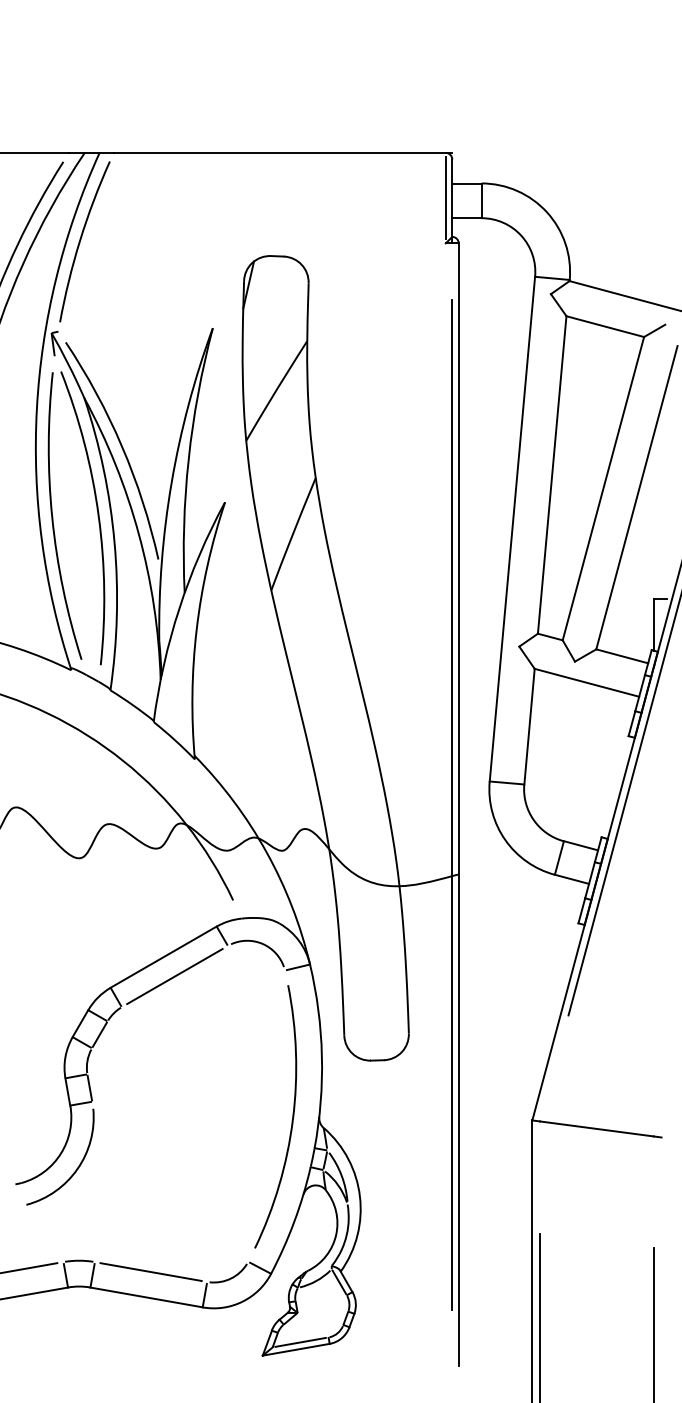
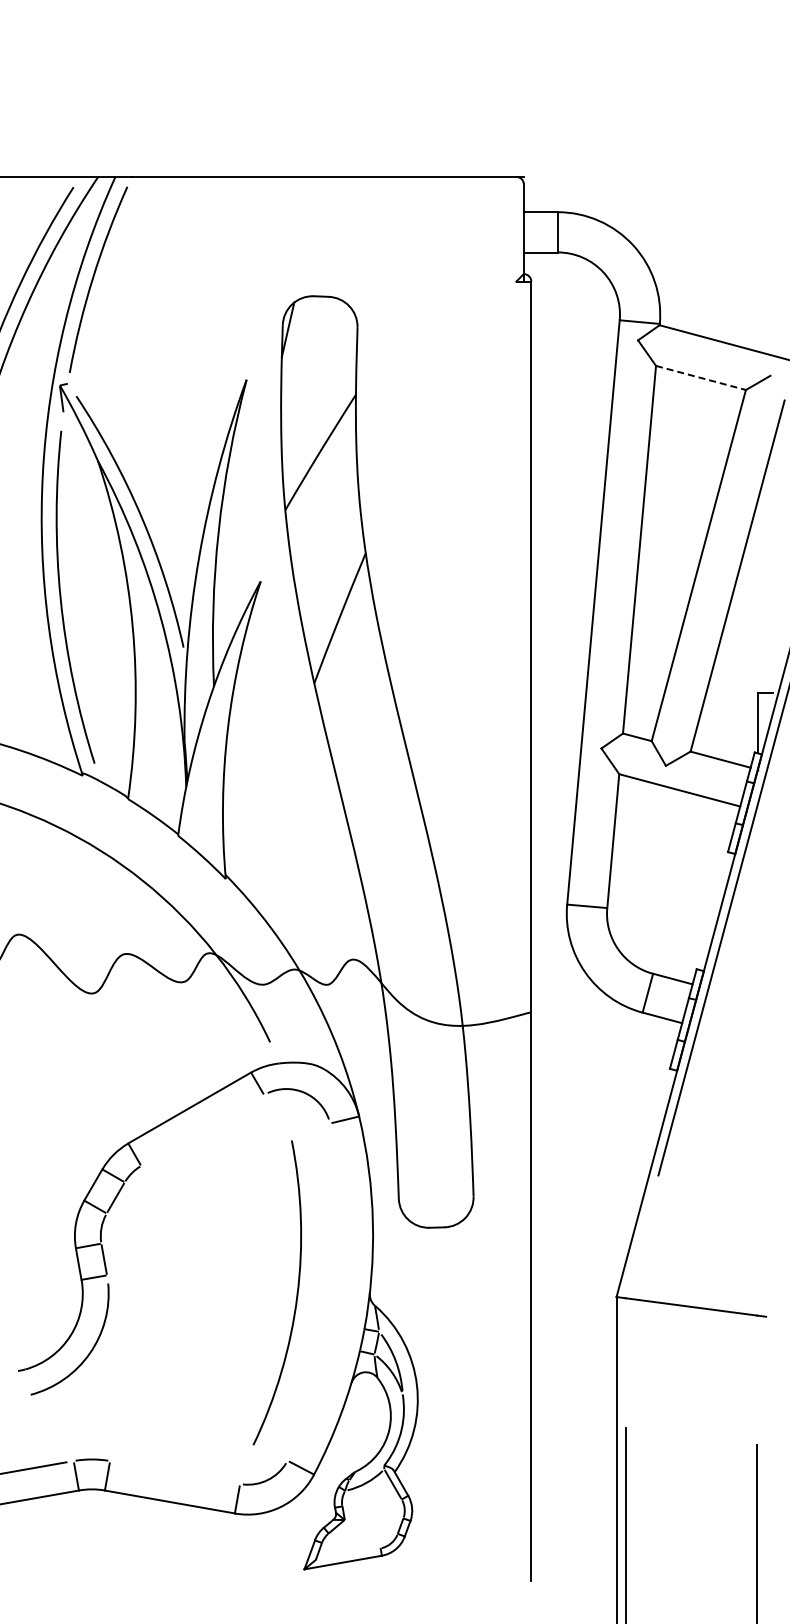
line: (445, 198) -> (516, 229), removed
line: (604, 326) -> (700, 377), solid -> dashed
arc: (97, 517) -> (113, 599), removed
line: (451, 804) -> (523, 931), removed
line: (174, 976) -> (202, 1130), removed
arc: (292, 1116) -> (296, 1292), moved
line: (150, 1271) -> (174, 1472), removed
line: (300, 1341) -> (348, 1553), removed

